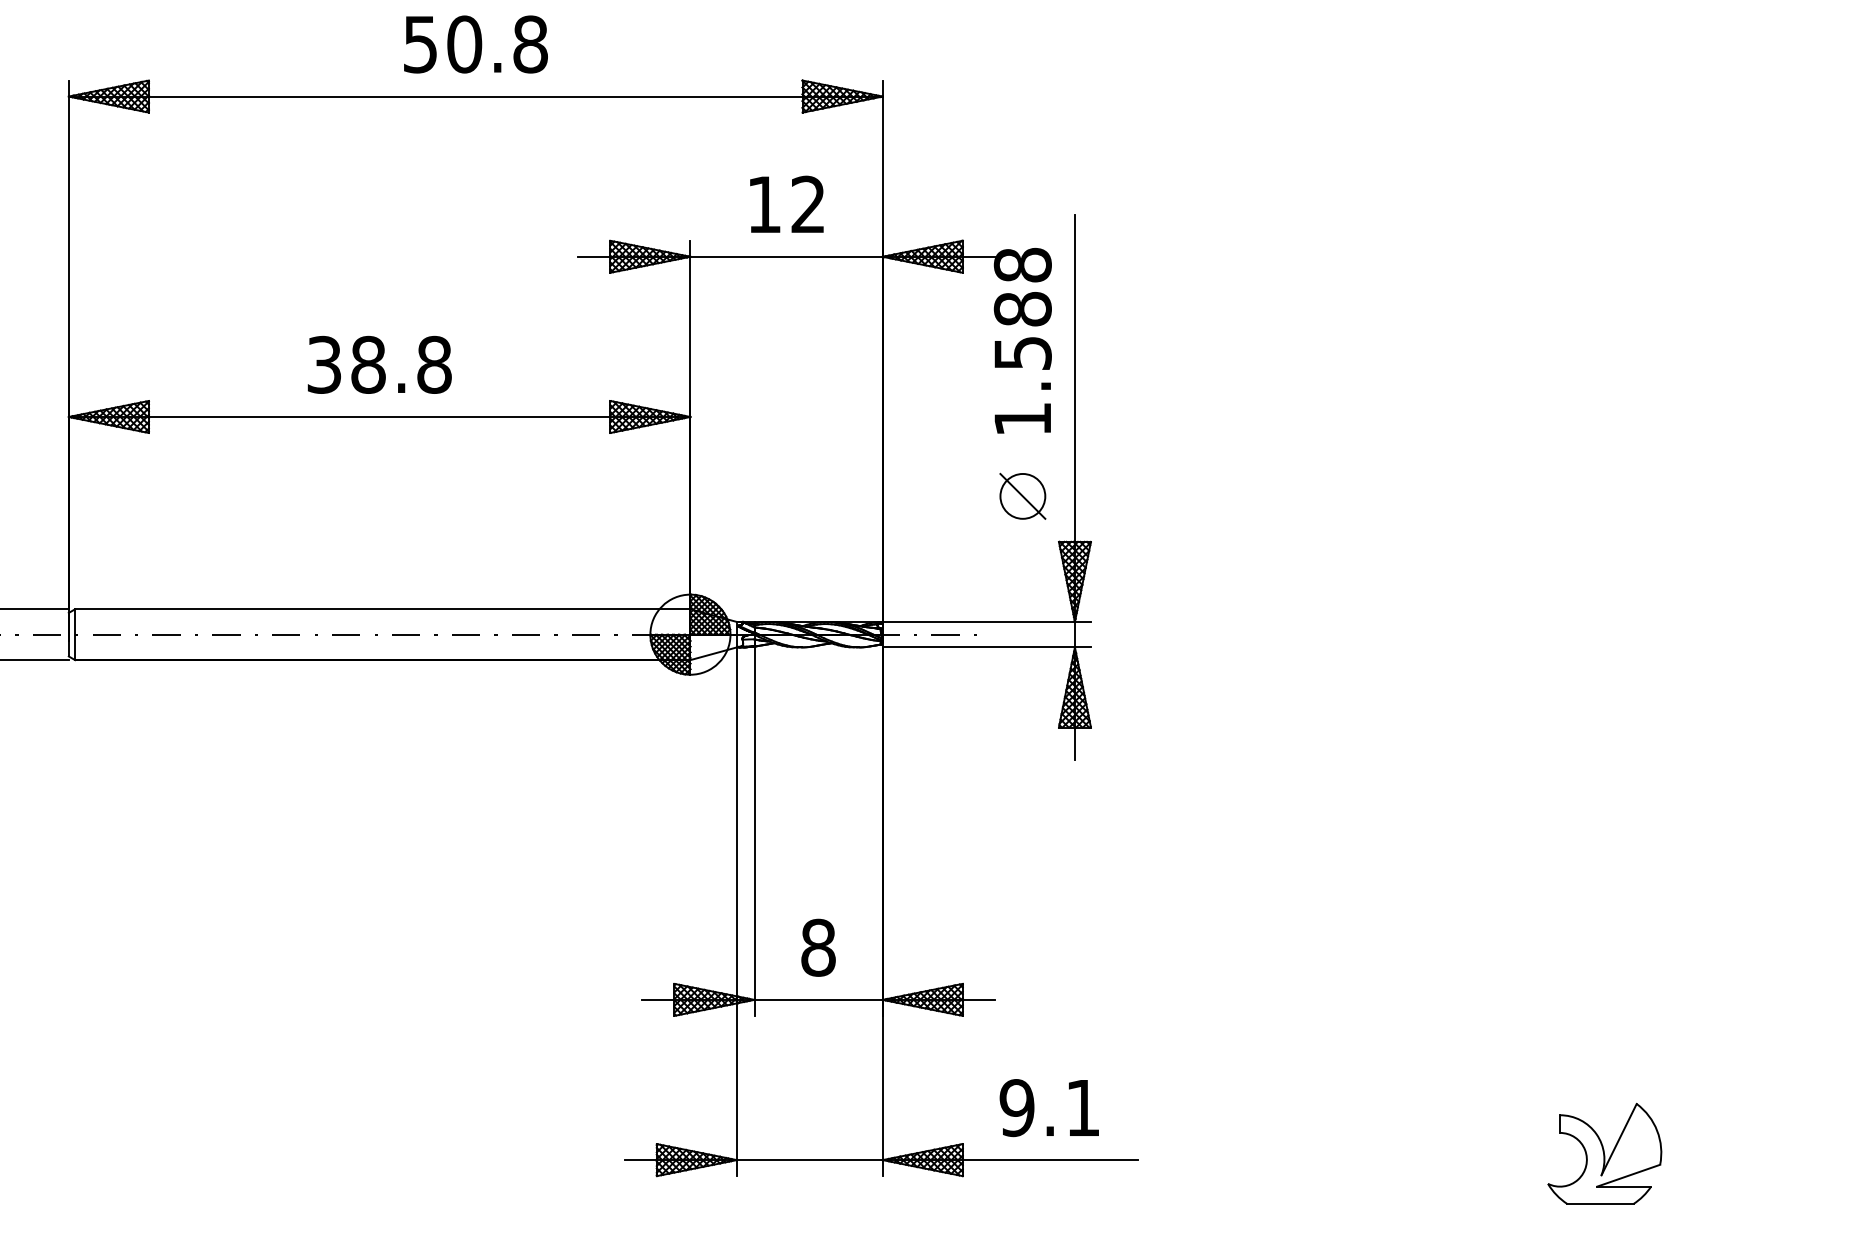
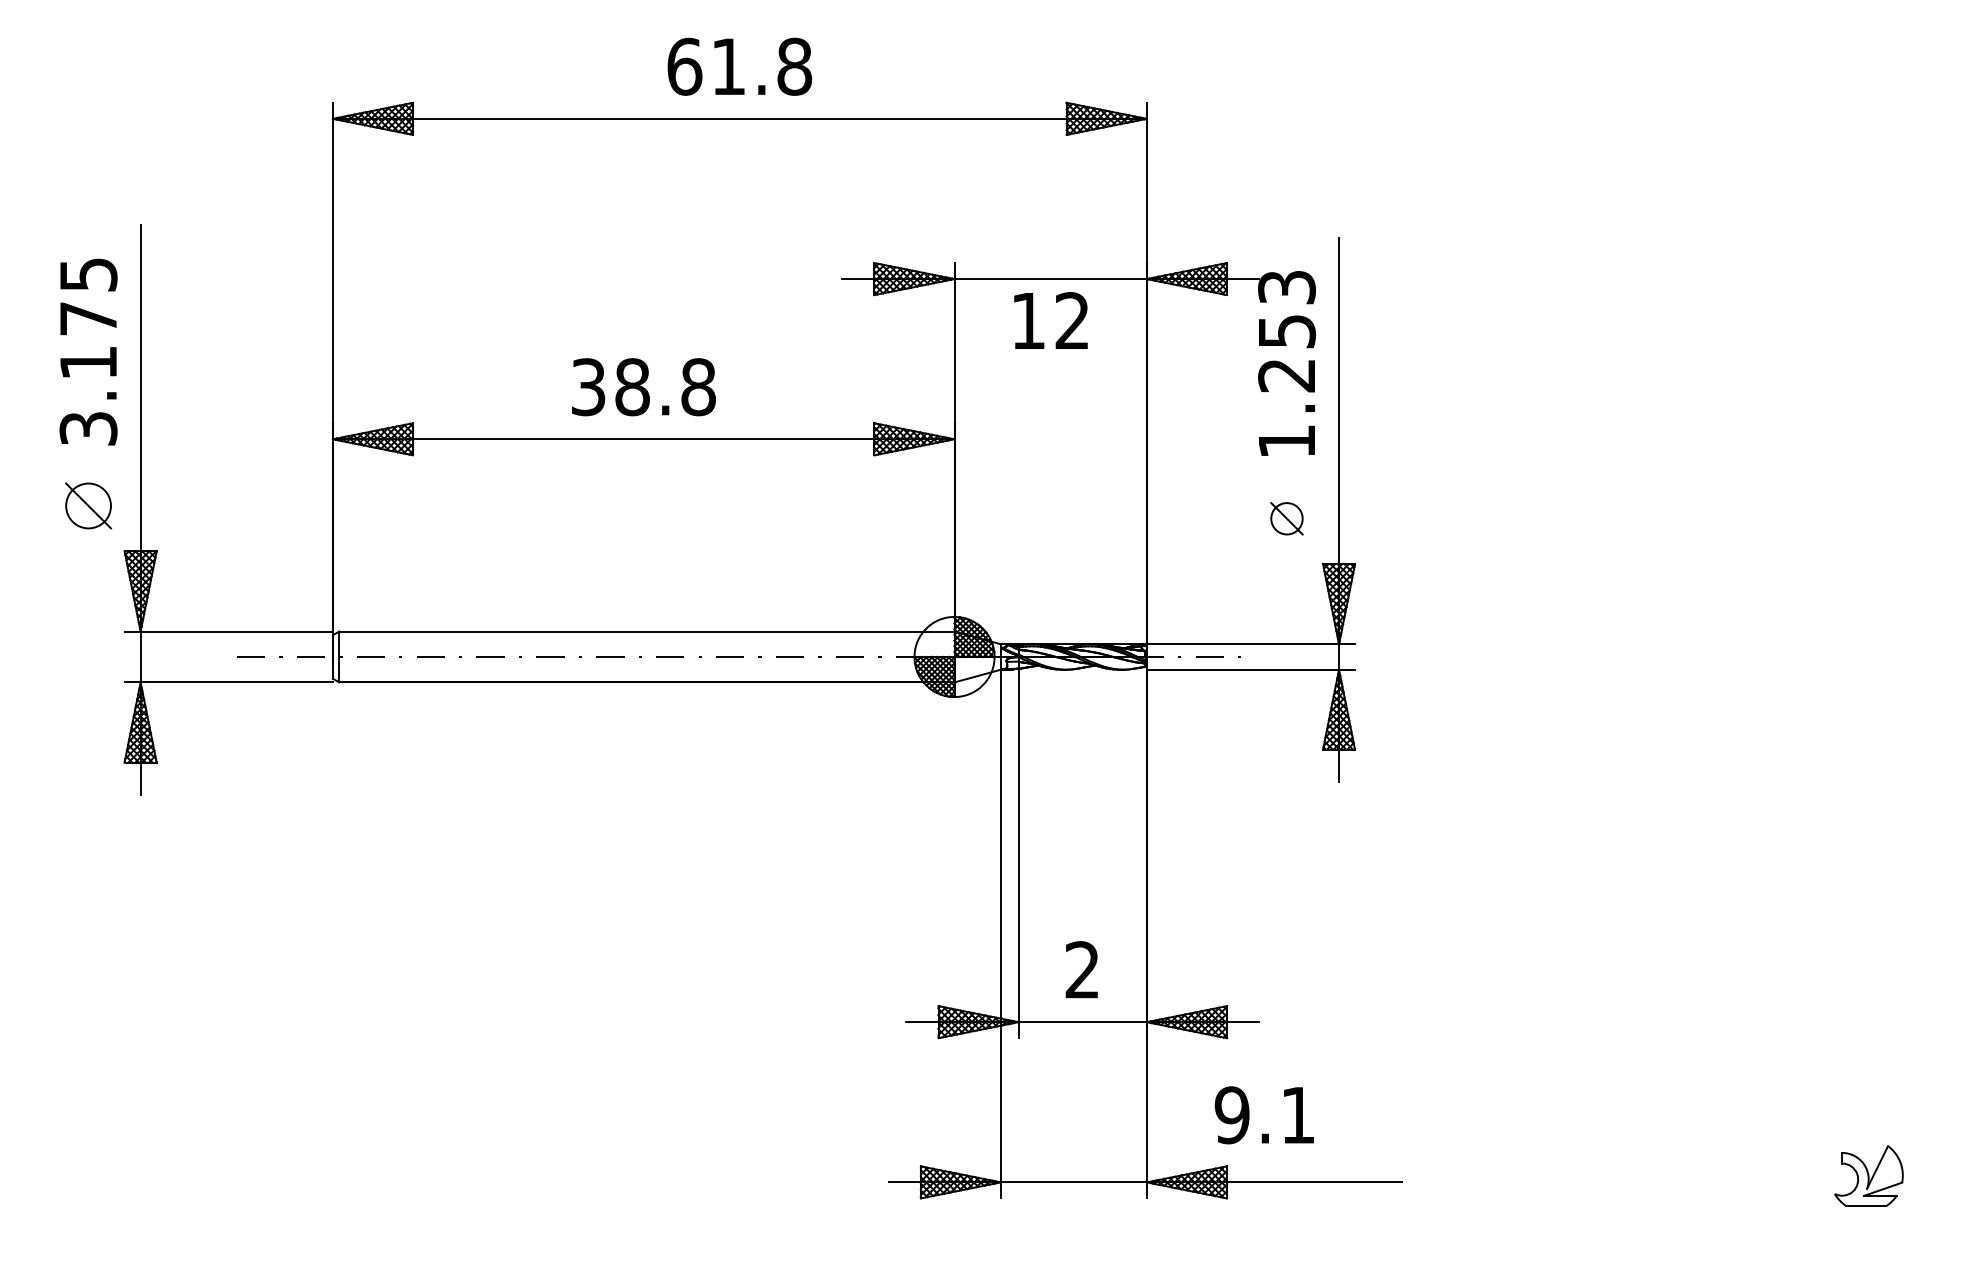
text: (442, 44) -> (706, 66), 50.8 -> 61.8
text: (786, 204) -> (1050, 320), moved
text: (1023, 309) -> (1287, 331), 1.588 -> 1.253
part: (1022, 496) -> (1286, 518), size x0.7
text: (818, 948) -> (1082, 970), 8 -> 2
text: (1048, 1108) -> (1263, 1115), moved
part: (1604, 1153) -> (1868, 1175), size x0.6

